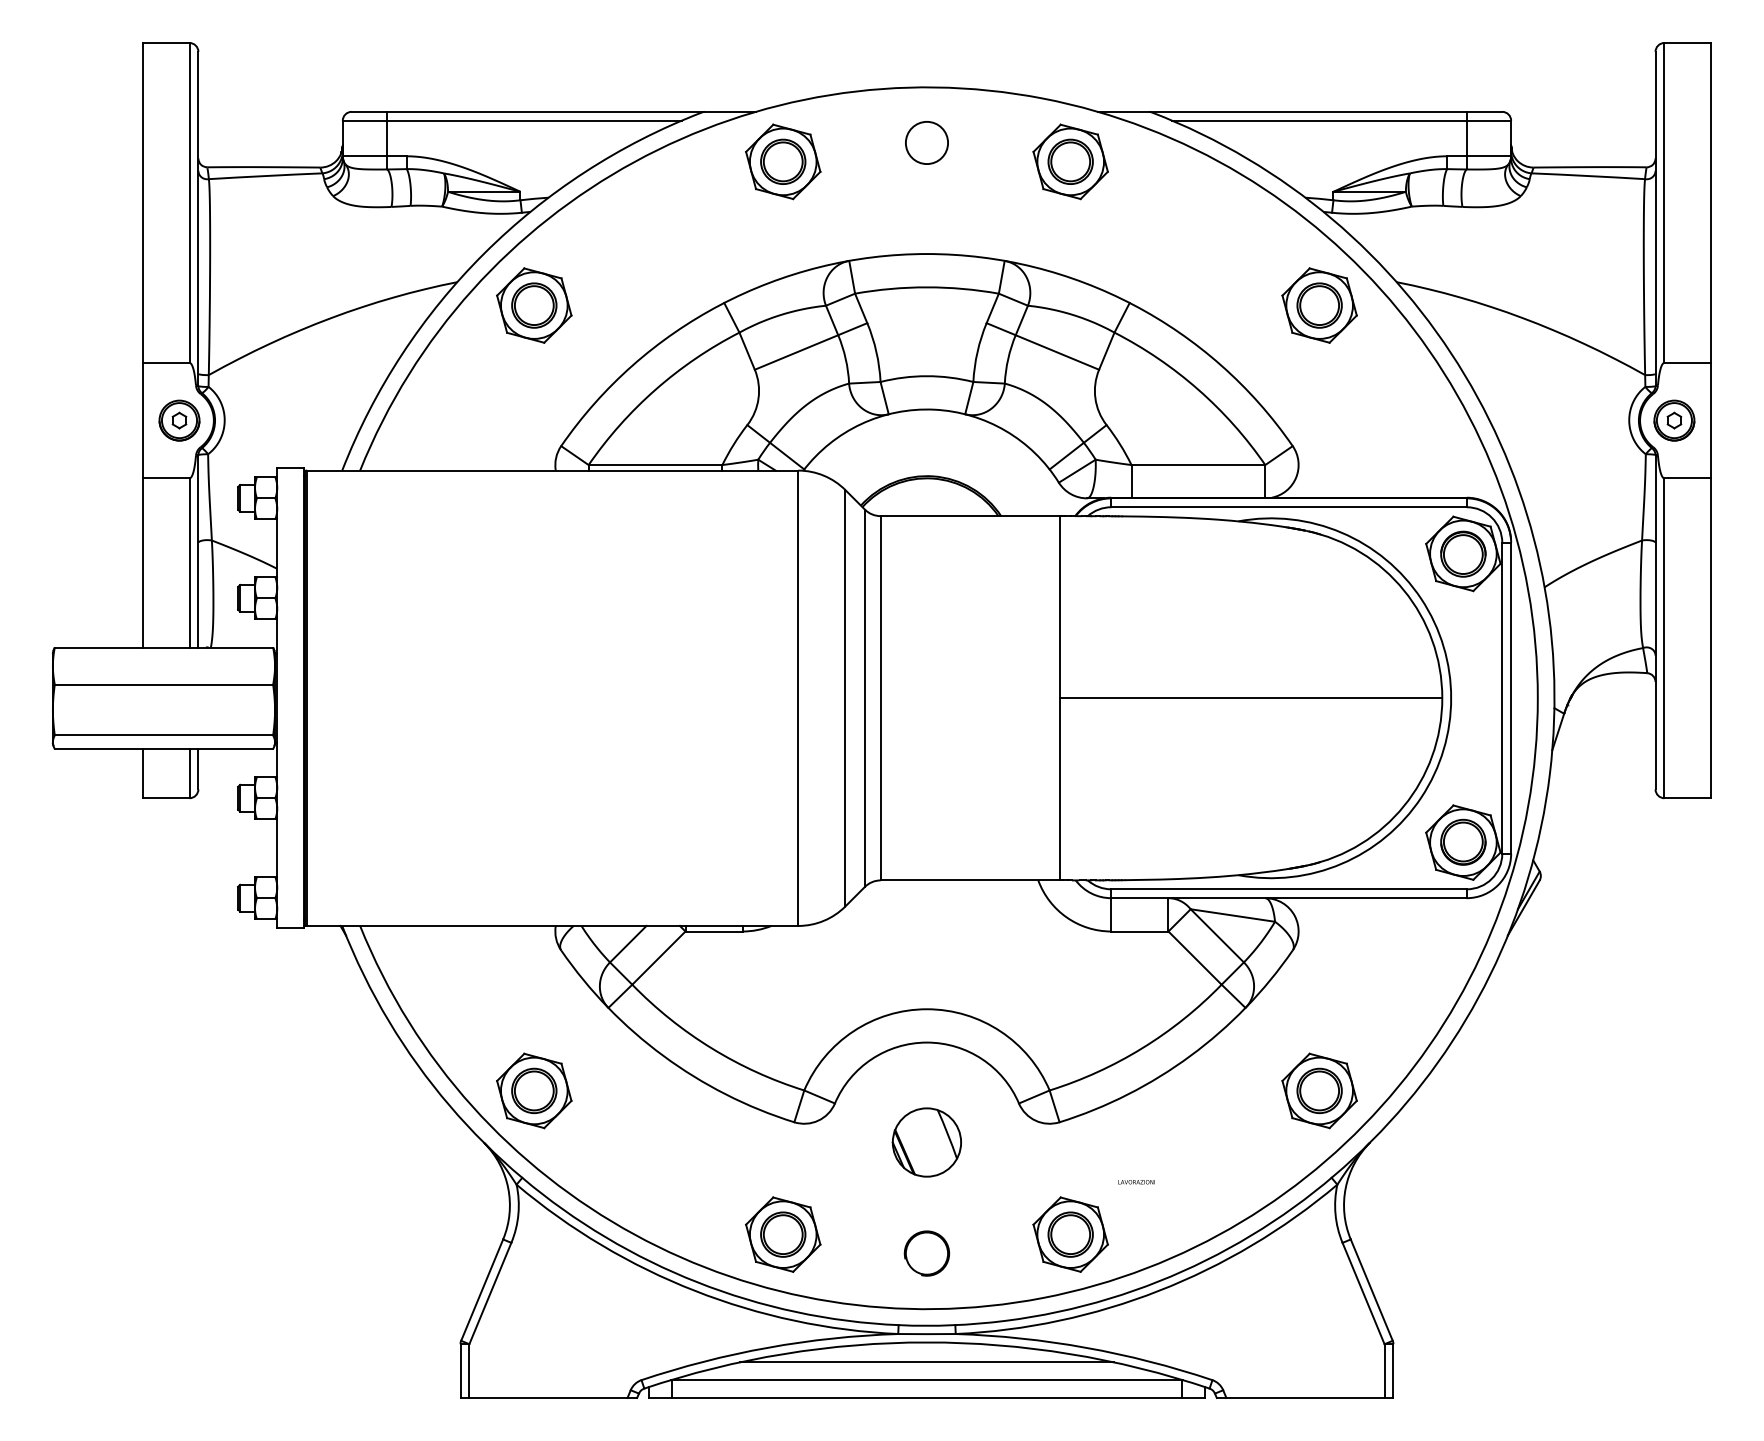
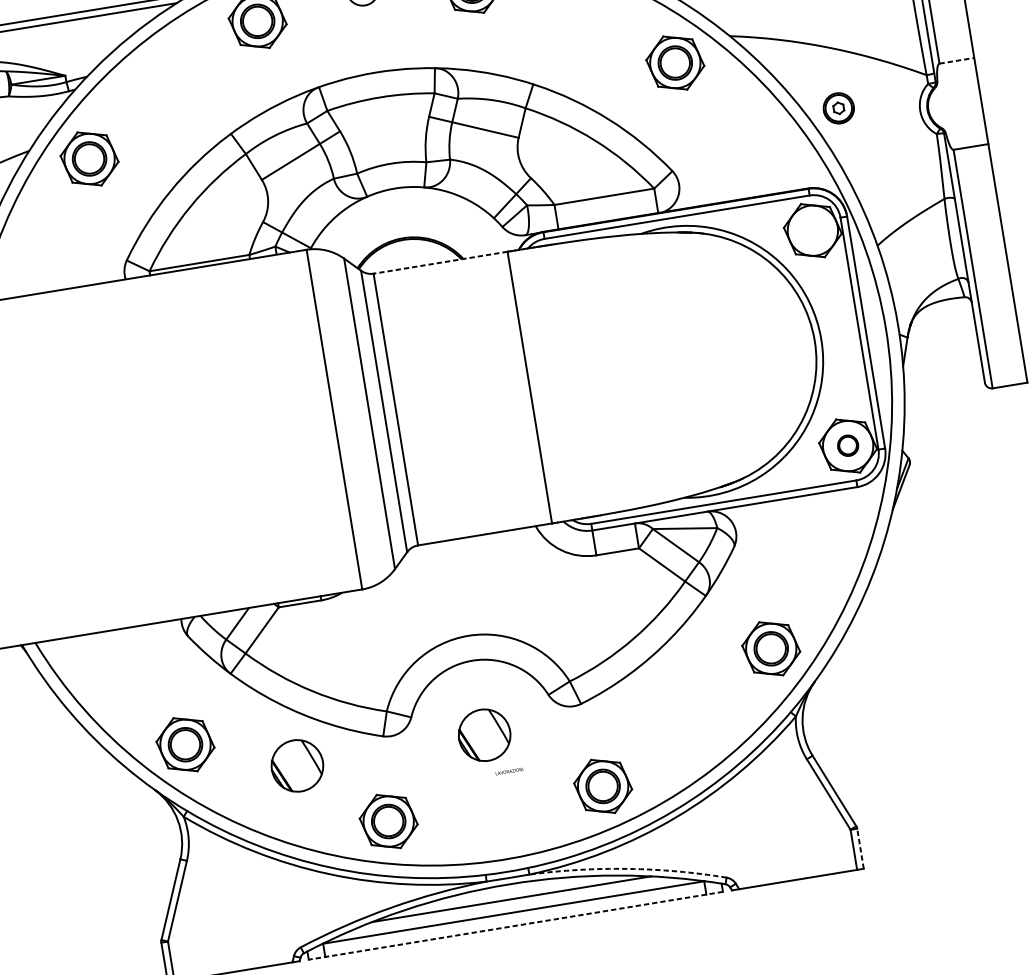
line: (1688, 362) -> (957, 60), solid -> dashed
part: (1674, 420) -> (838, 108), moved
line: (970, 516) -> (440, 263), solid -> dashed
part: (1463, 553) -> (812, 230), removed
line: (1251, 698) -> (672, 364), removed
part: (1463, 841) -> (848, 445), size x0.6
part: (675, 1142) -> (297, 765), added
text: (1136, 1182) -> (509, 771), moved
part: (926, 1253) -> (497, 818), removed
arc: (1085, 1347) -> (627, 868), solid -> dashed
line: (1393, 1371) -> (860, 849), solid -> dashed
line: (926, 1397) -> (515, 925), solid -> dashed

